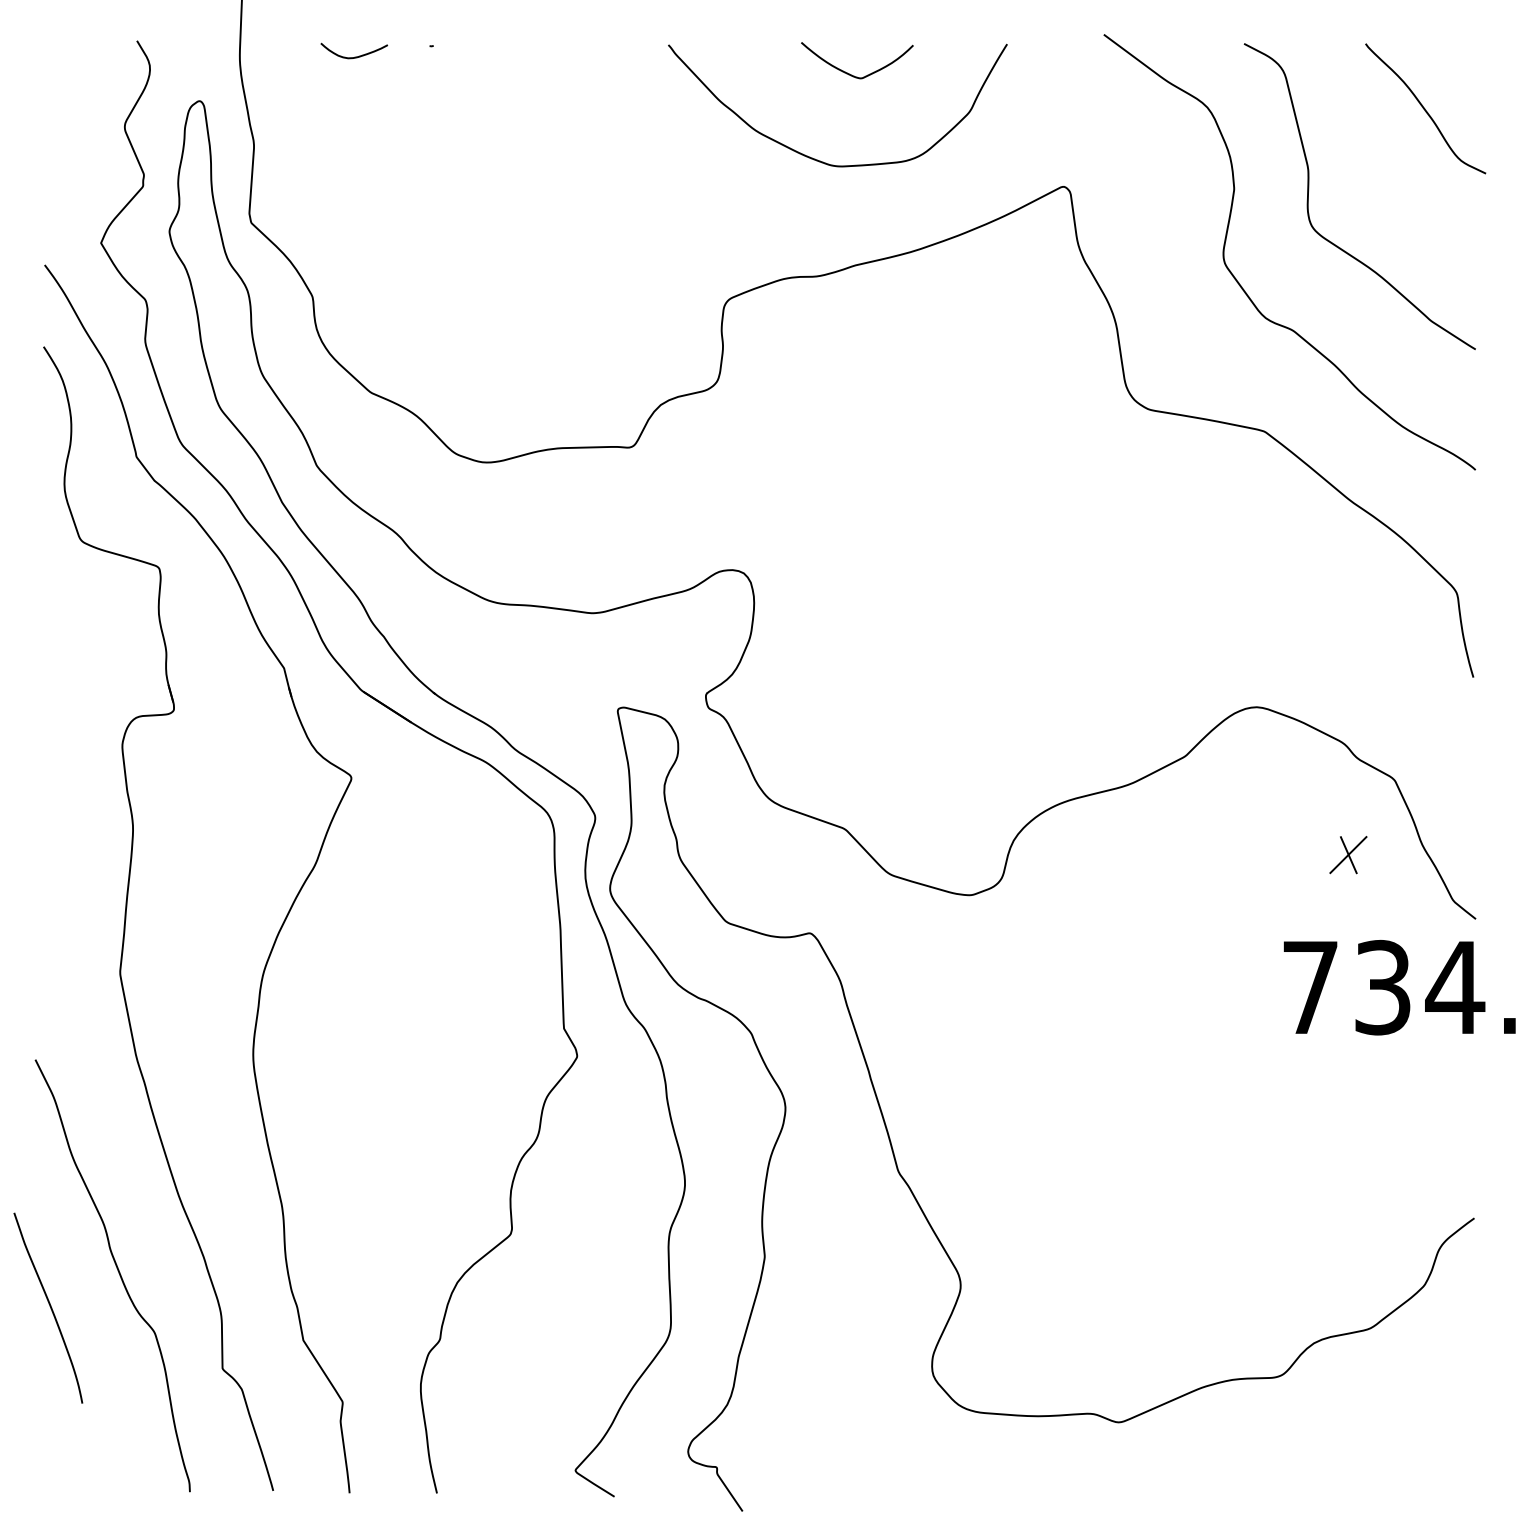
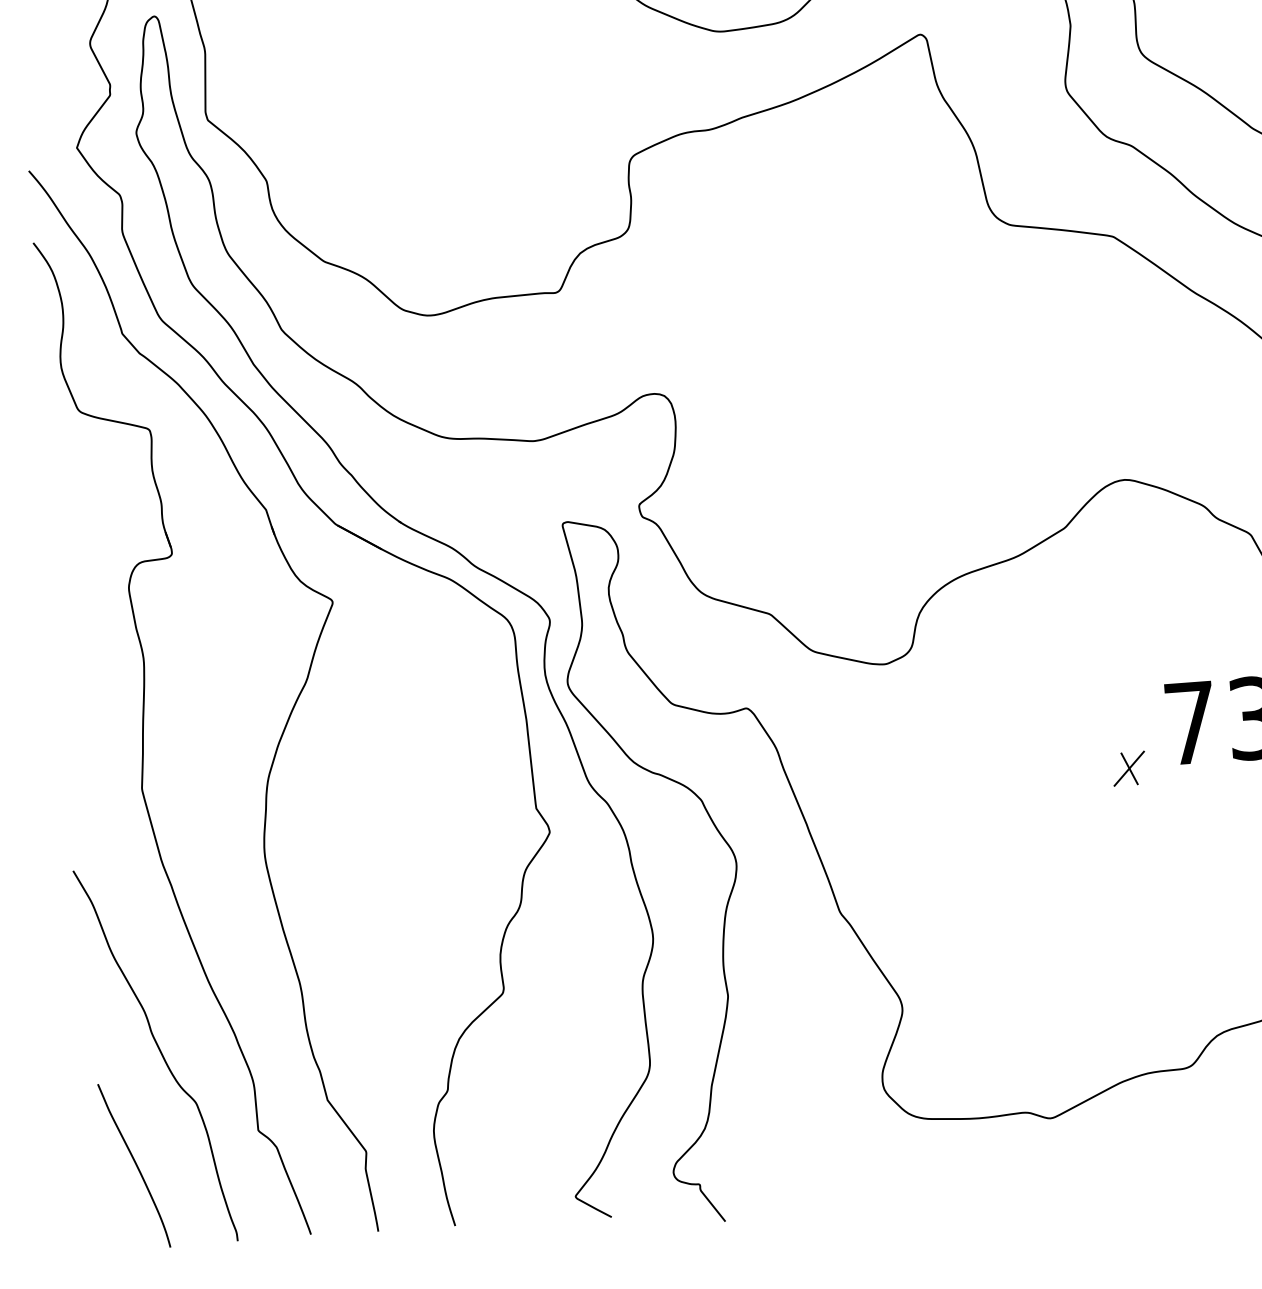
part: (1348, 855) -> (1129, 769), moved
curve: (49, 1306) -> (135, 1164), moved

